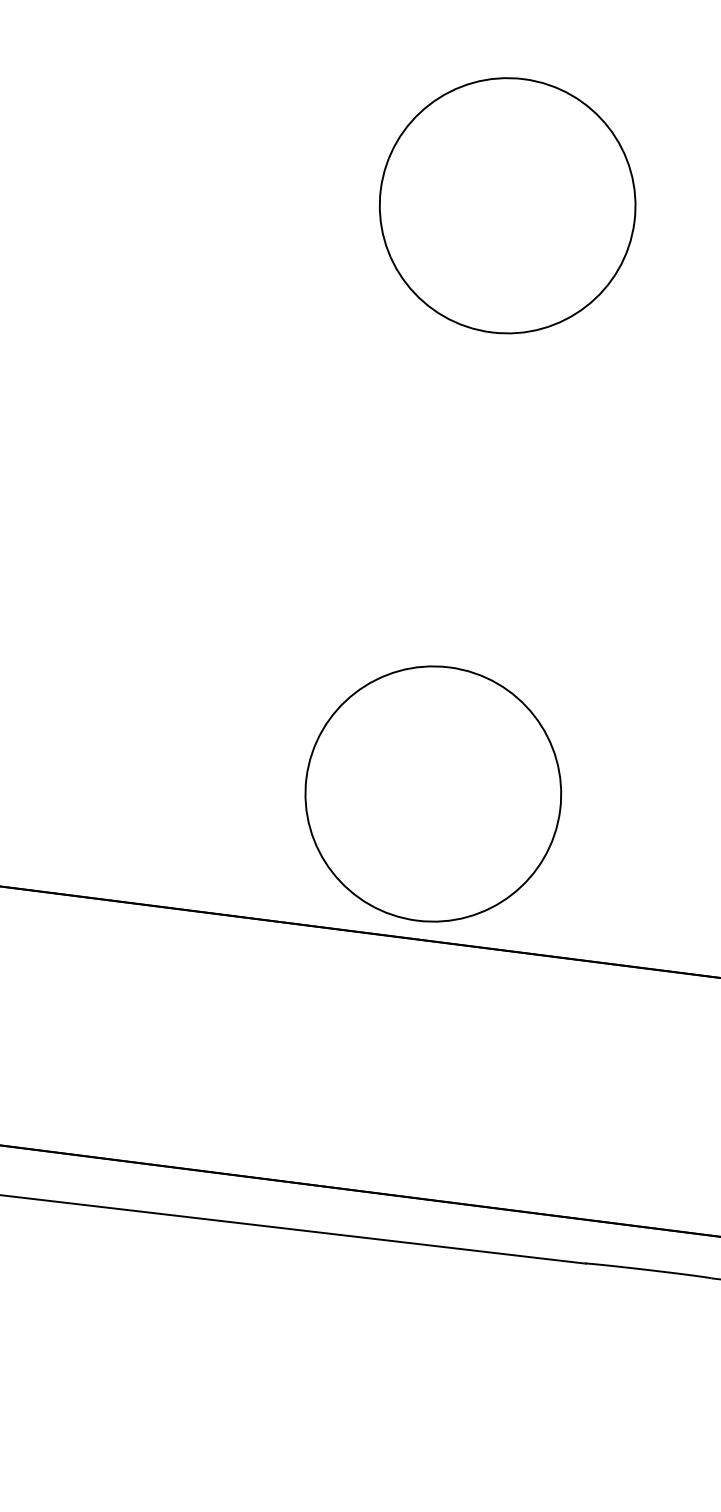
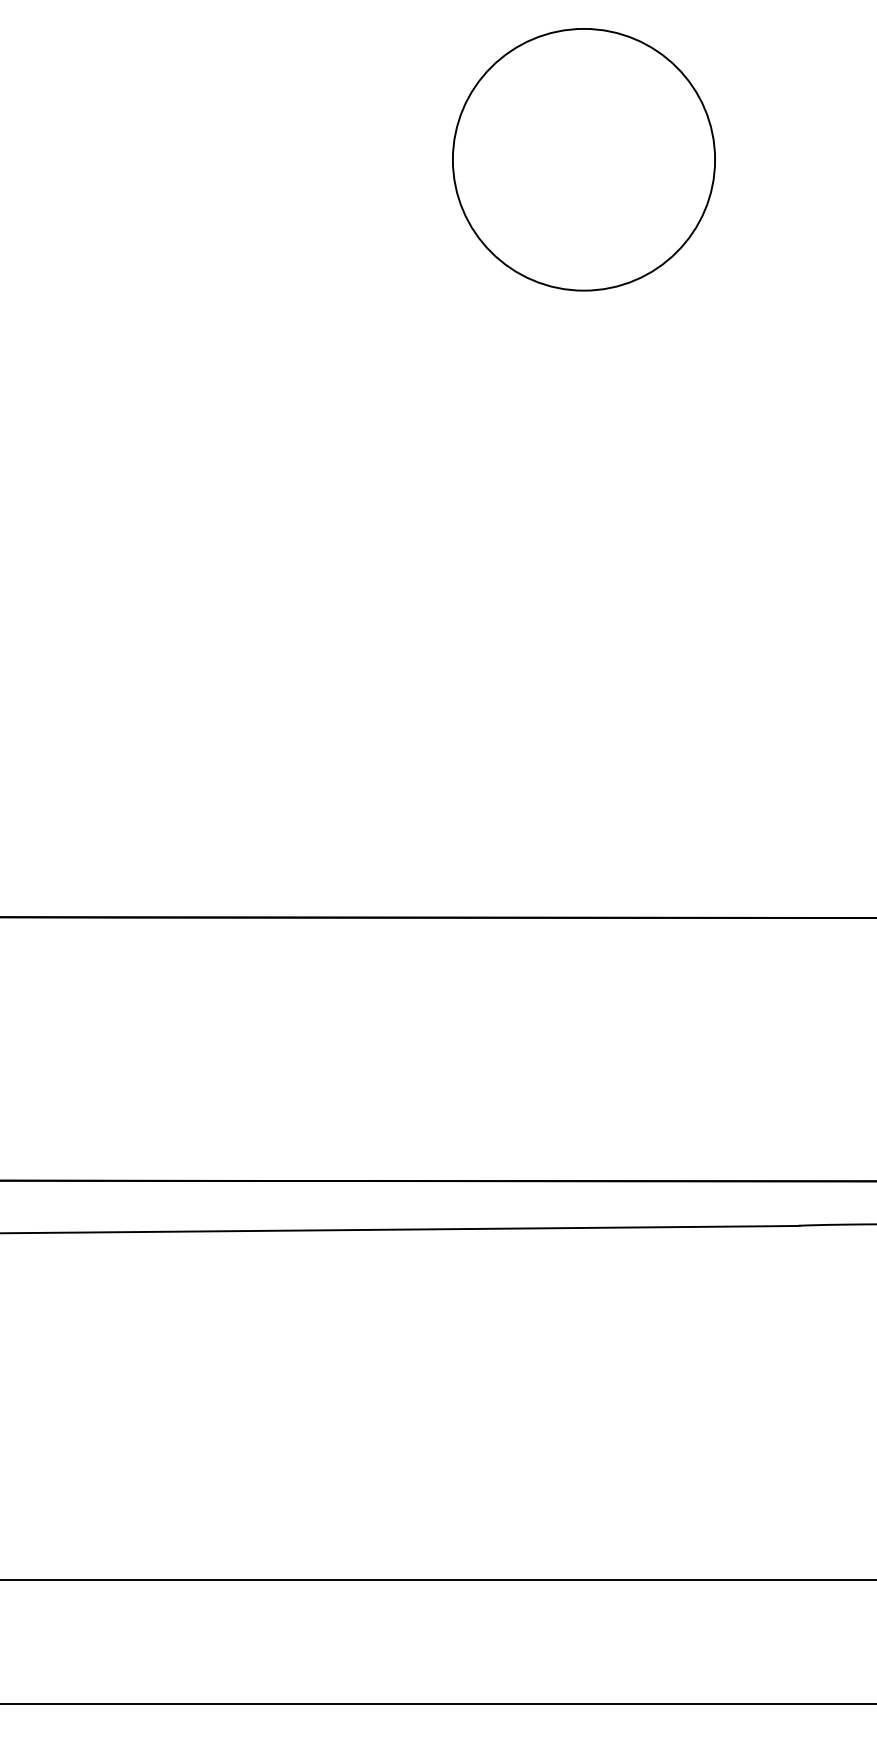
part: (432, 793) -> (583, 767), removed

